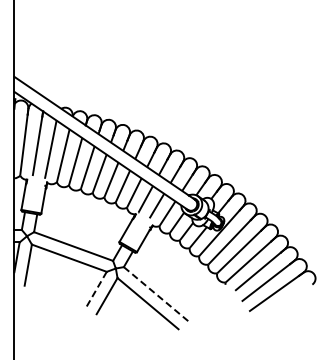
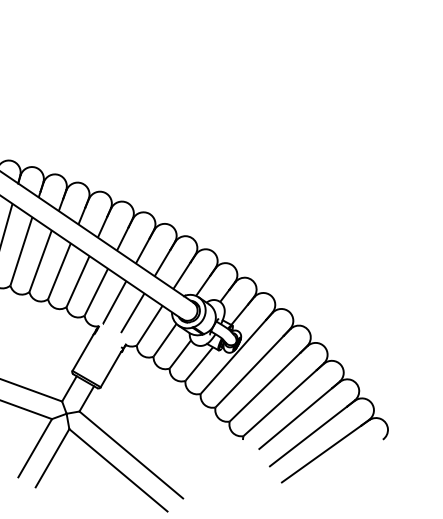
line: (96, 289) -> (35, 447), dashed -> solid
line: (155, 293) -> (130, 453), dashed -> solid

